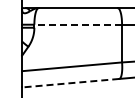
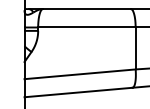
line: (78, 24) -> (87, 27), dashed -> solid
line: (70, 83) -> (78, 92), dashed -> solid

